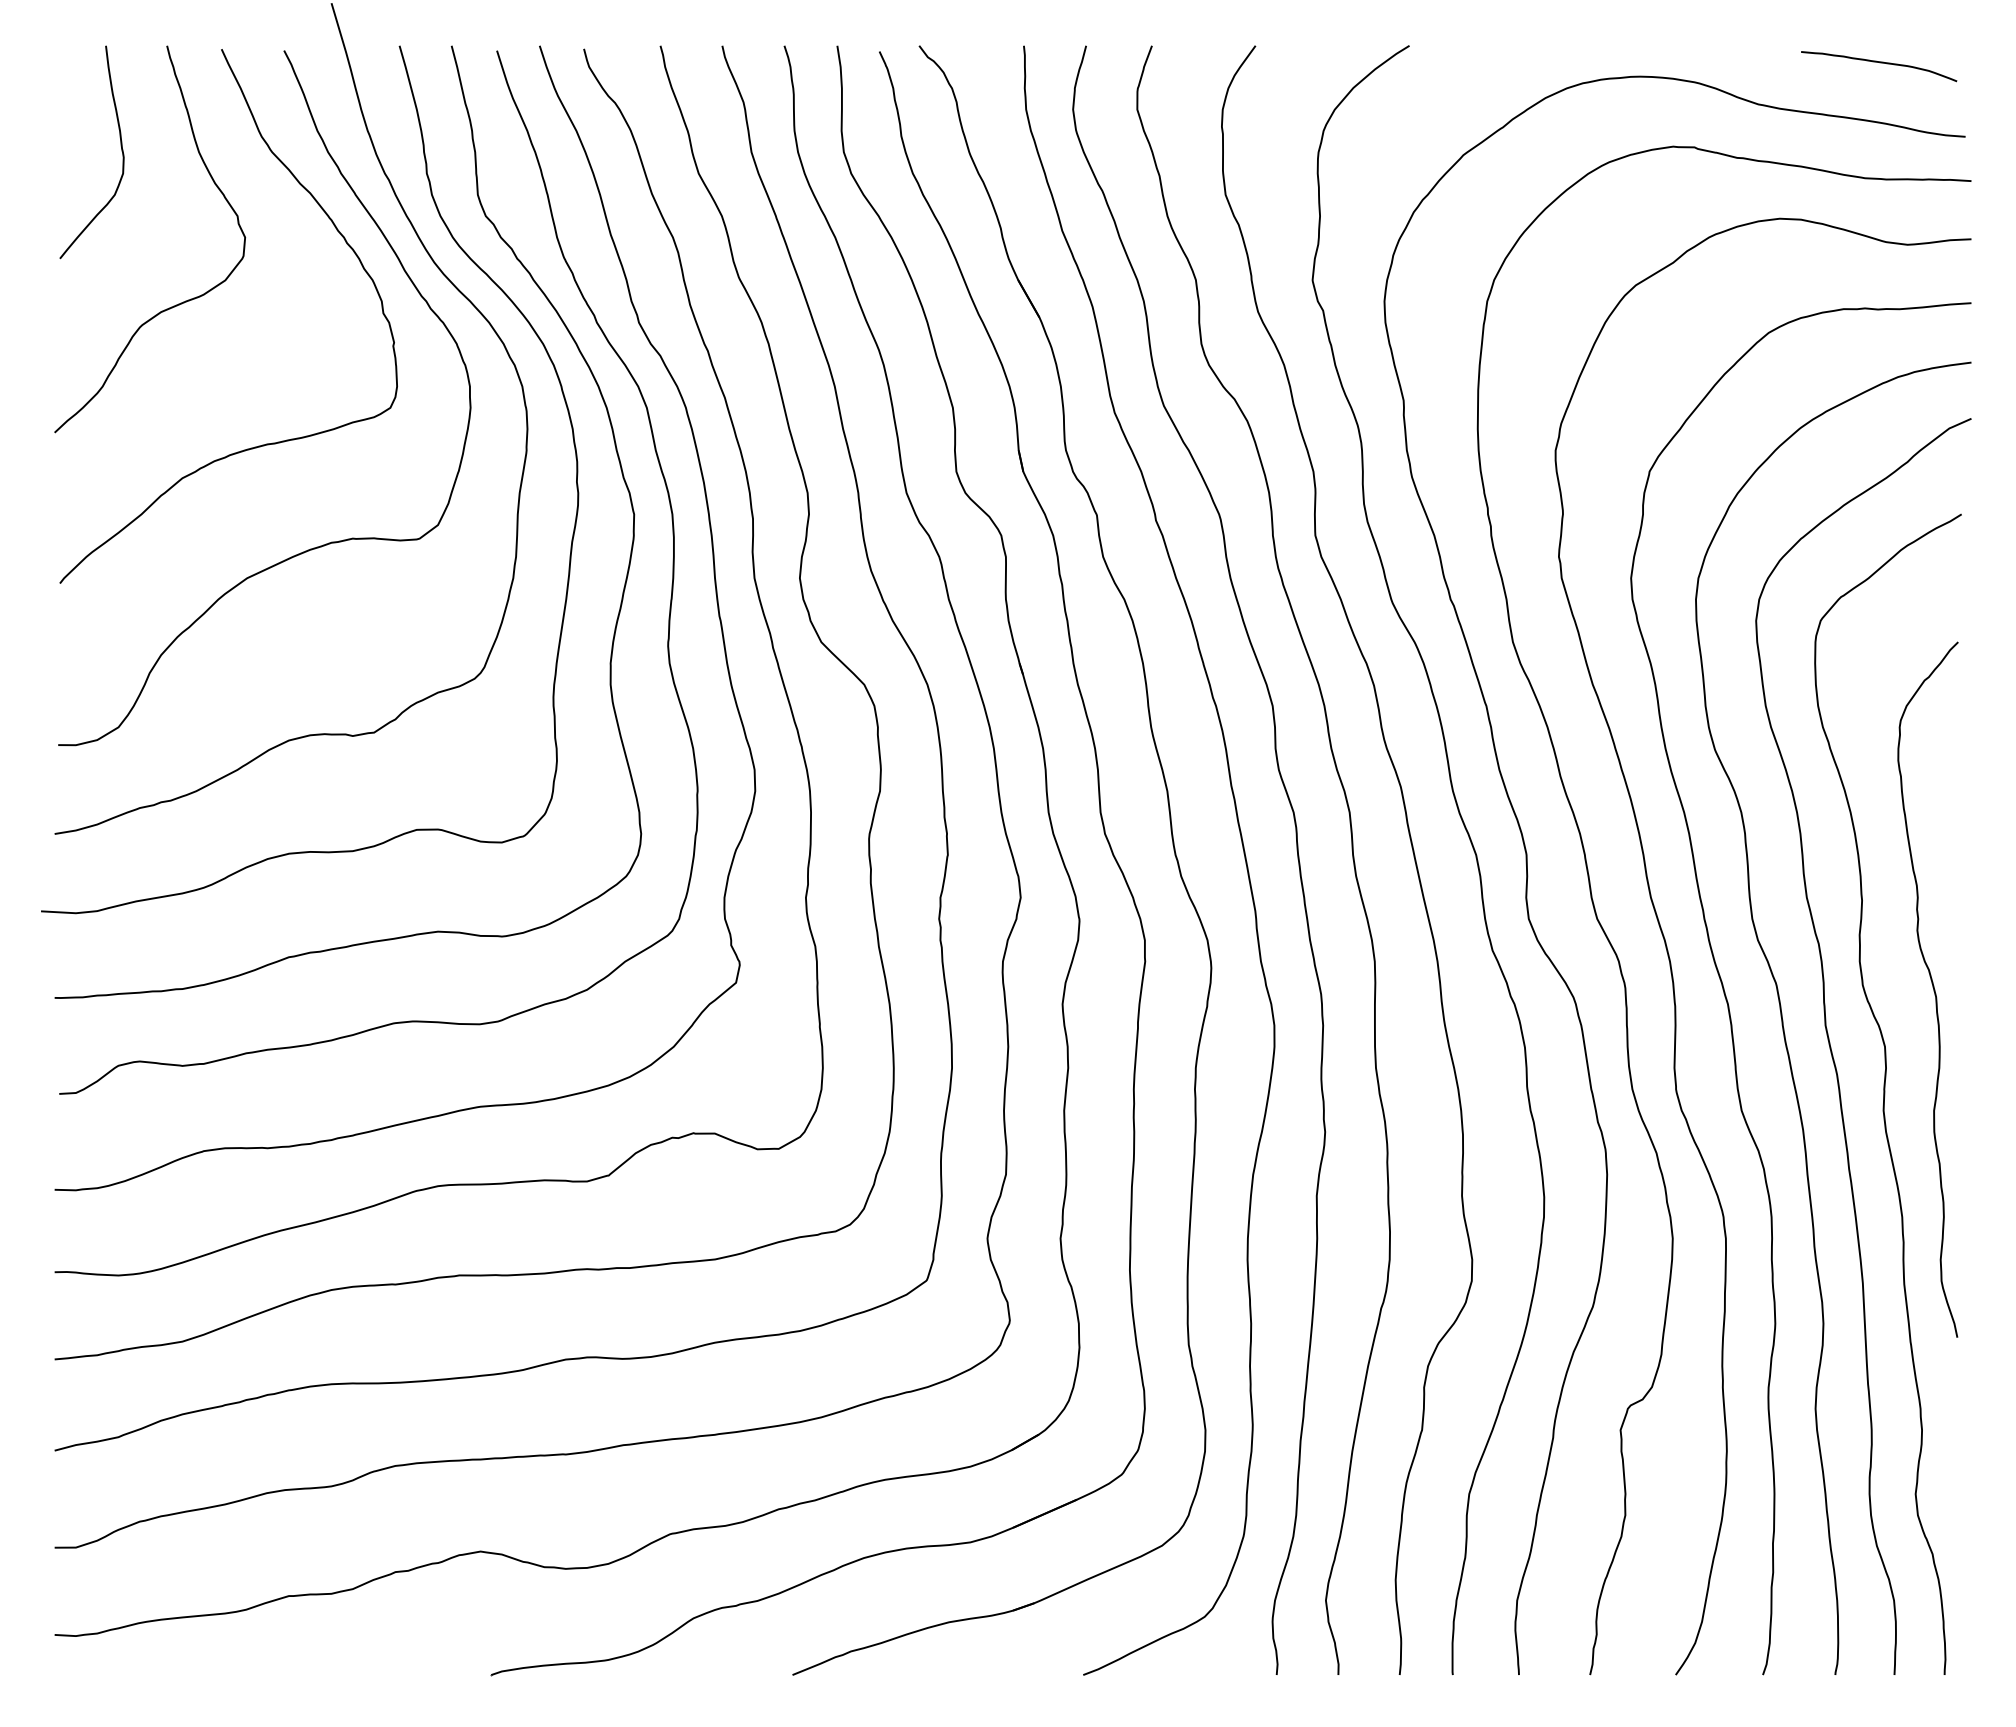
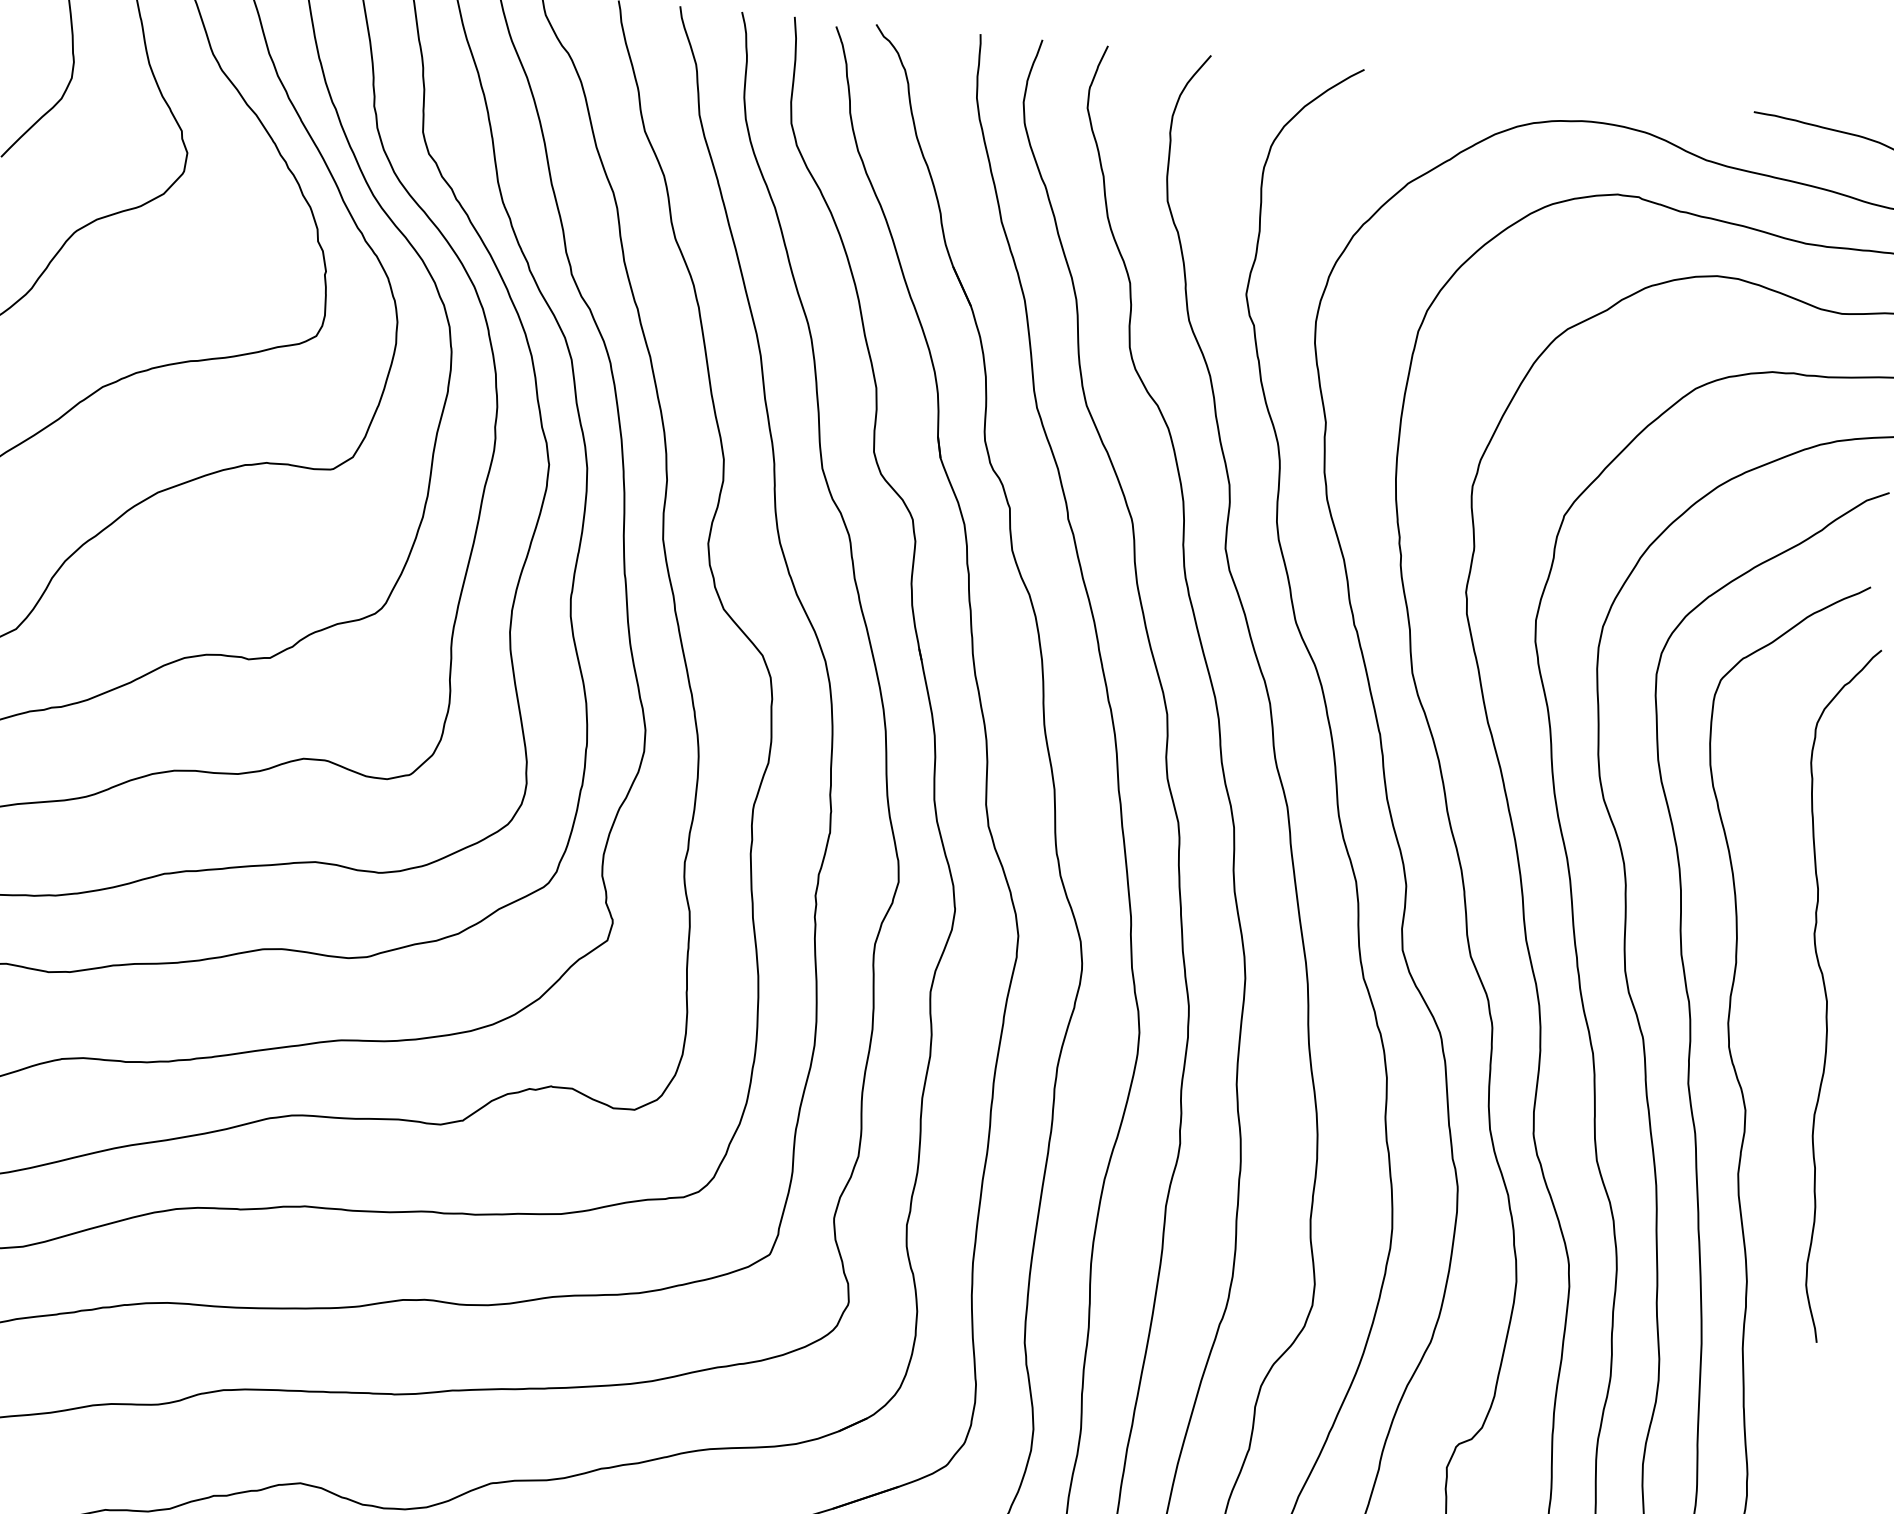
curve: (1932, 987) -> (1824, 991), moved

